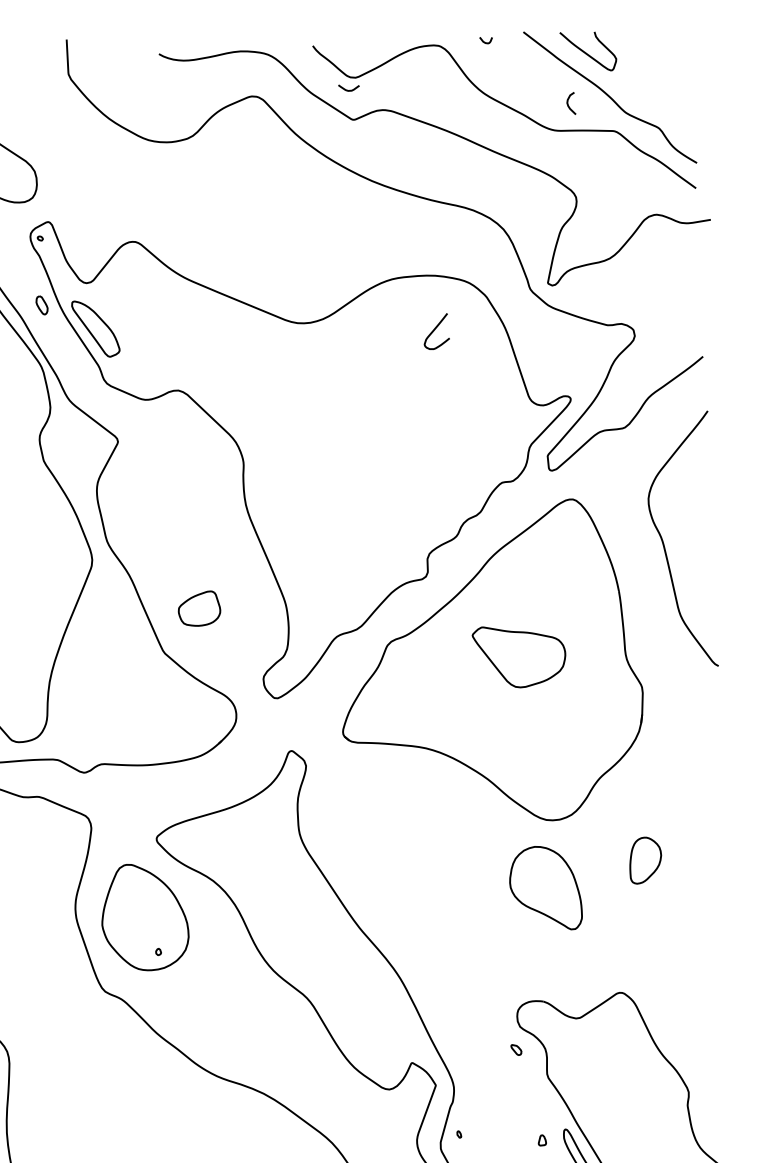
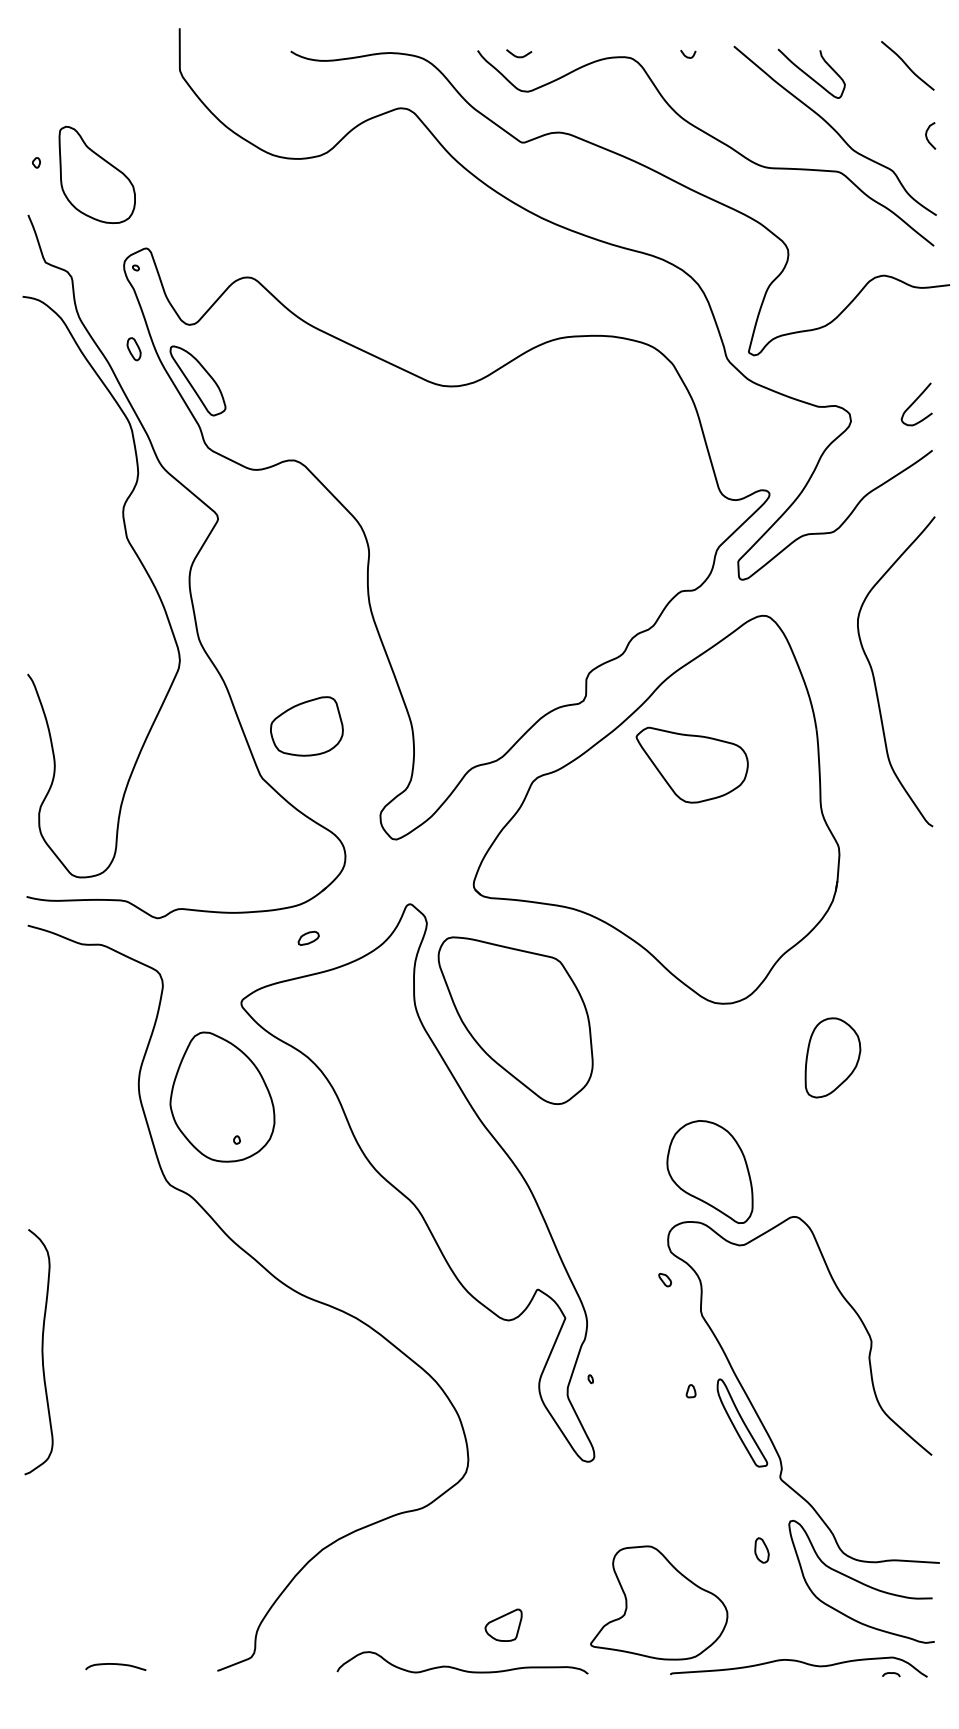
curve: (666, 40) -> (907, 65), added
curve: (349, 90) -> (519, 56), moved
curve: (568, 104) -> (927, 136), moved
curve: (435, 330) -> (915, 402), moved
part: (199, 608) -> (306, 726), size x1.43
part: (518, 655) -> (691, 764), moved
part: (209, 782) -> (308, 937), added
part: (382, 842) -> (515, 1020), added
part: (645, 860) -> (832, 1057), size x1.43
part: (545, 888) -> (709, 1171), moved

